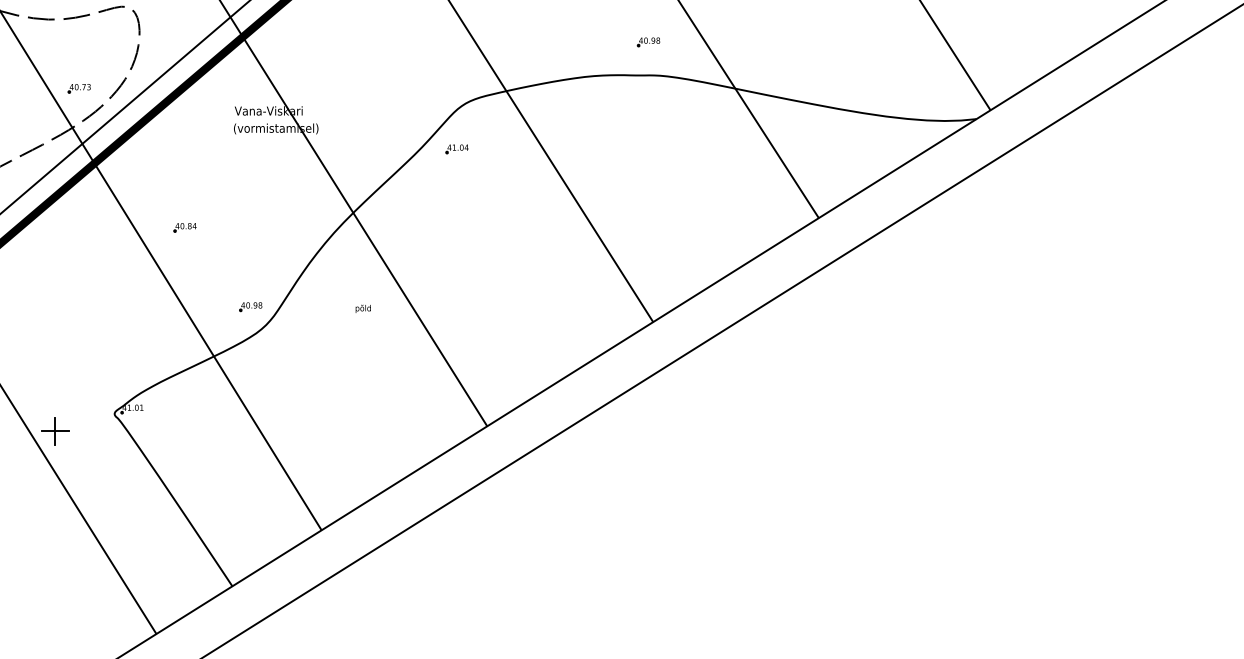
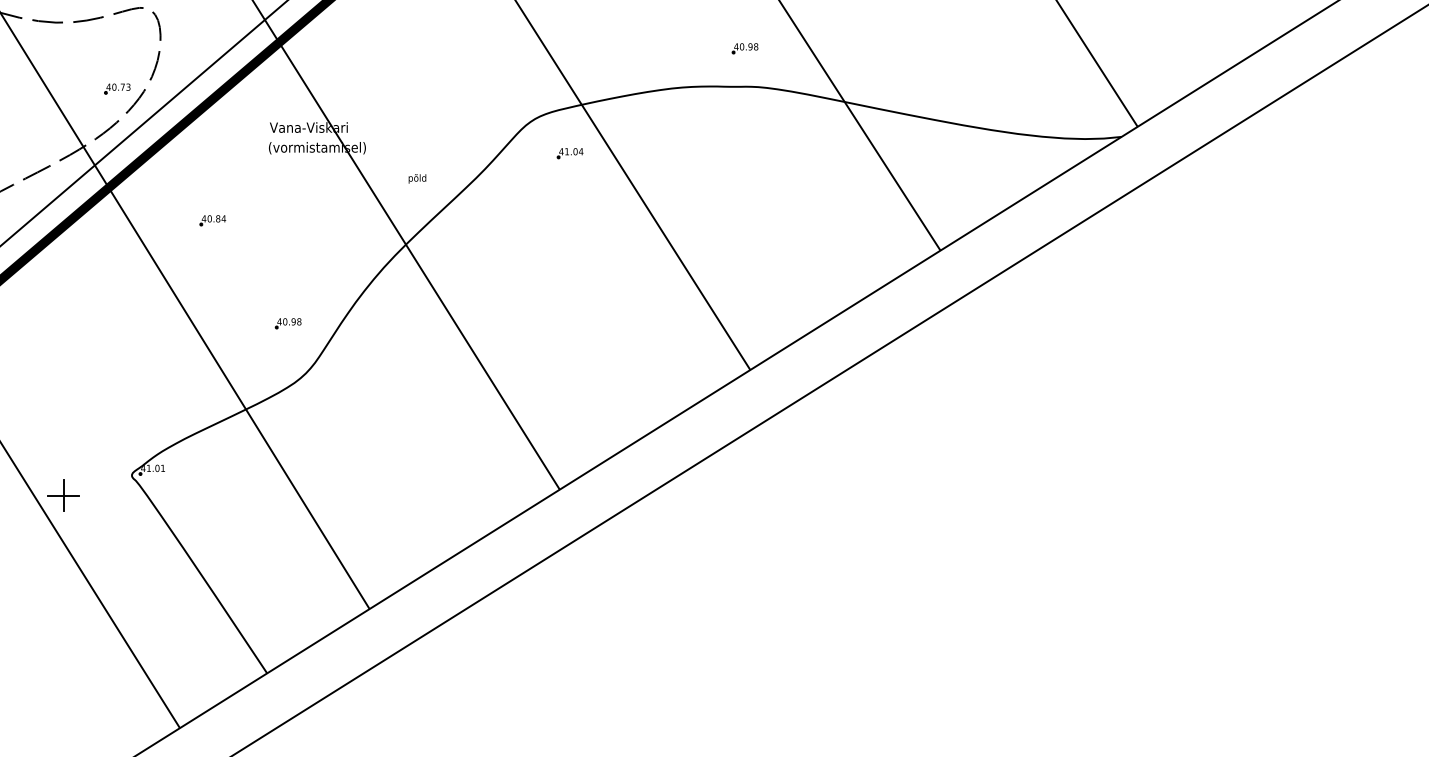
part: (79, 88) -> (117, 88), moved
part: (456, 149) -> (569, 153), moved
part: (184, 227) -> (212, 220), moved
part: (250, 306) -> (287, 323), moved
text: (363, 308) -> (417, 178), moved

